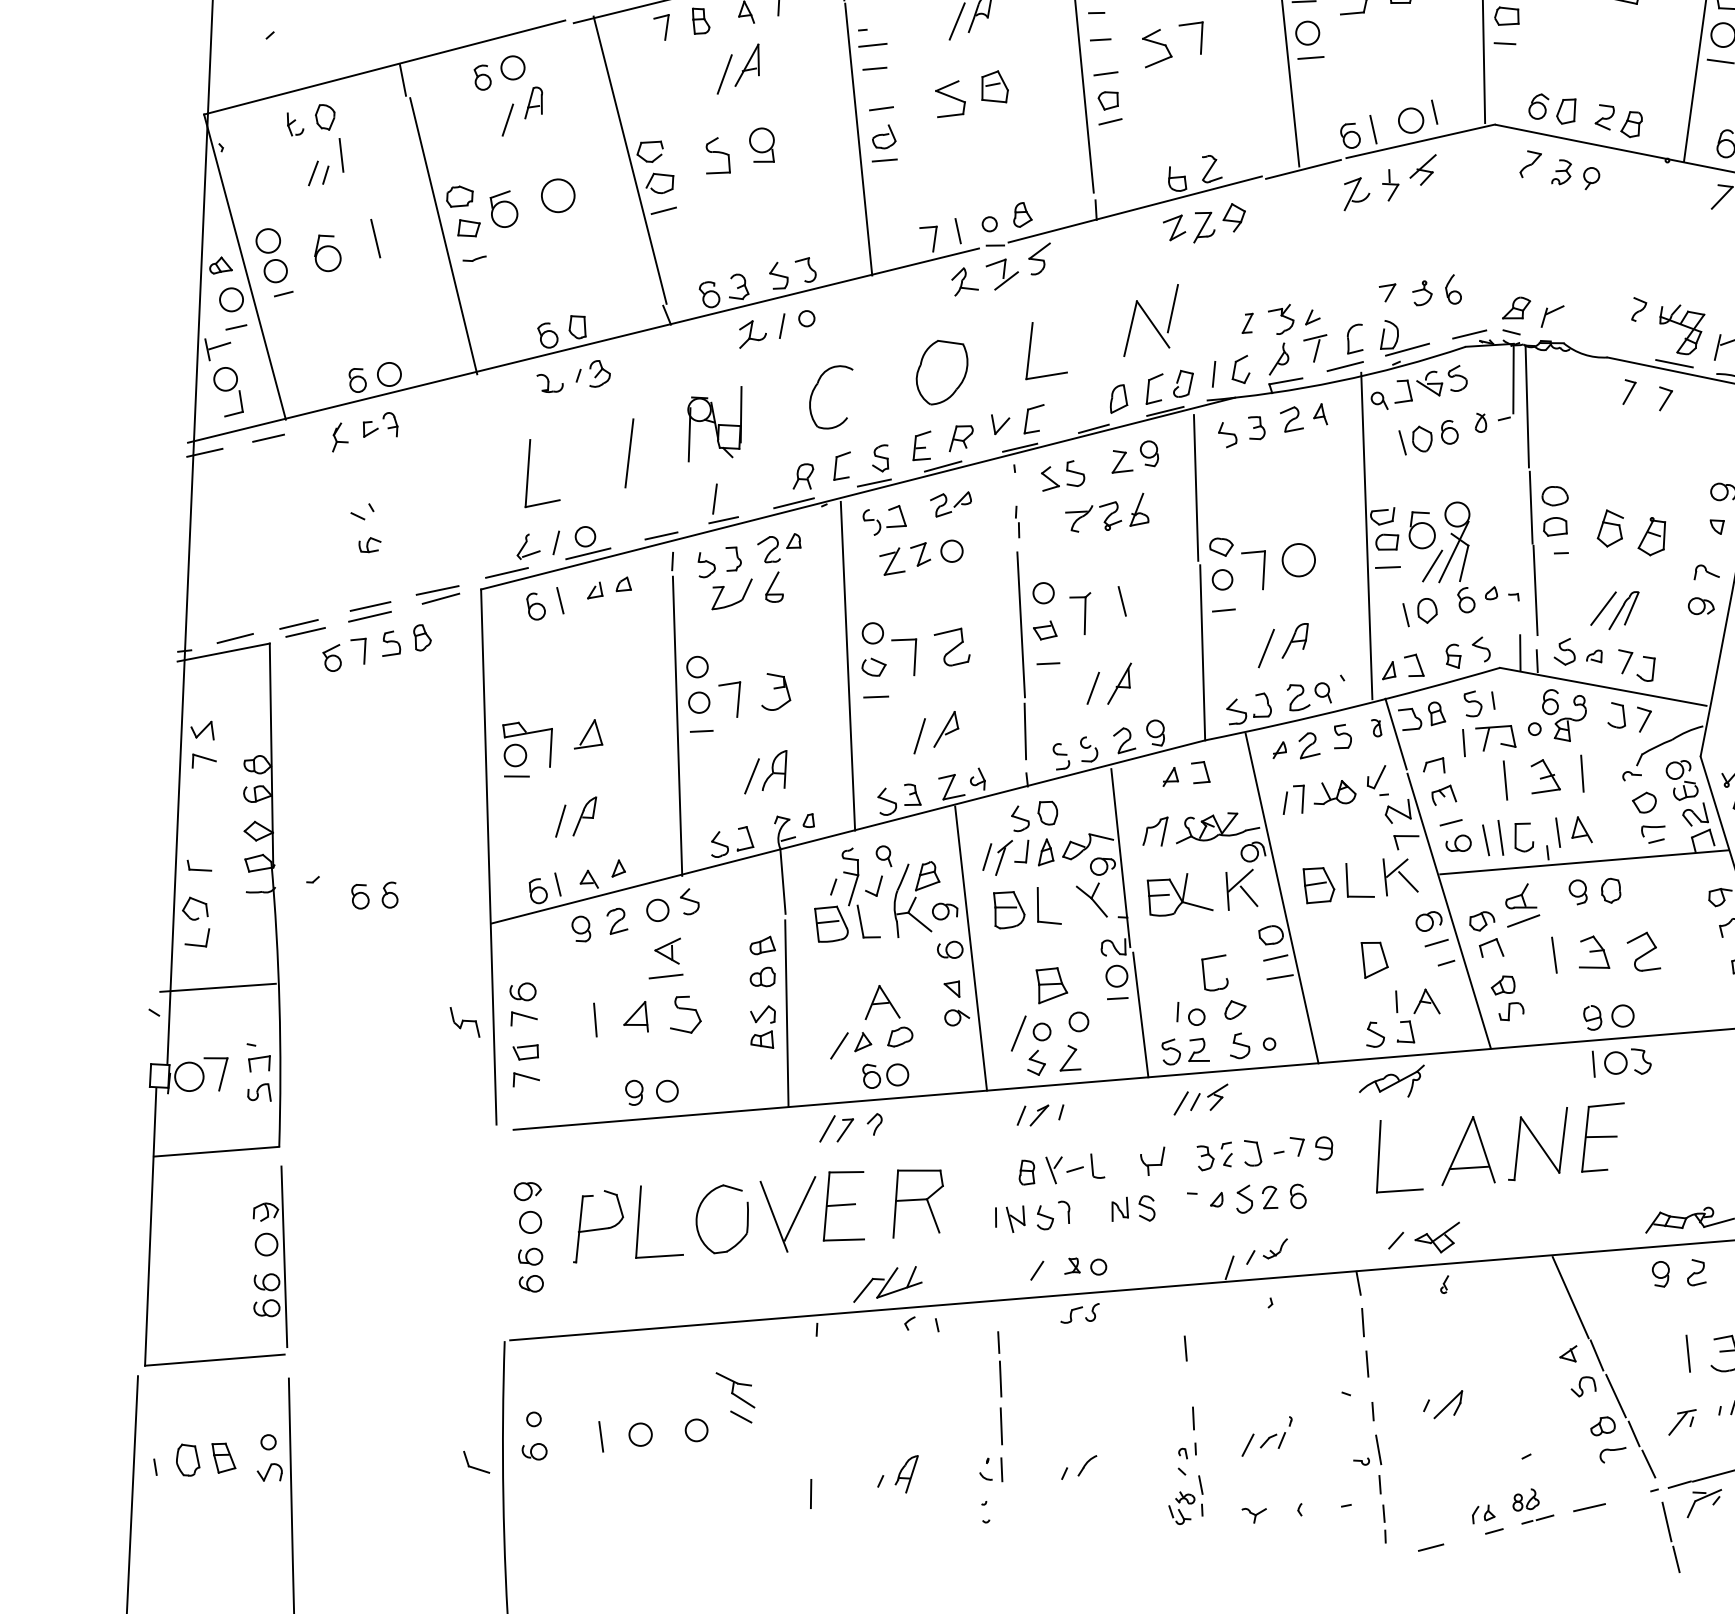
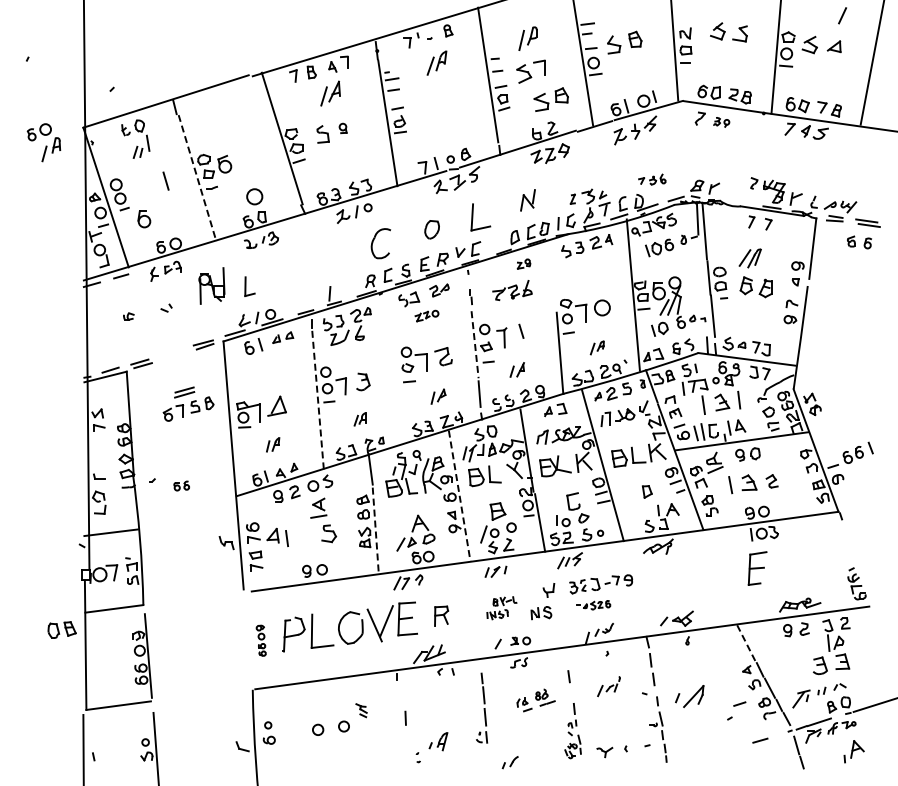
part: (970, 93) -> (550, 99), moved
part: (506, 95) -> (43, 142), moved
part: (760, 145) -> (342, 128), size x0.6
part: (1575, 175) -> (721, 122), size x0.7
circle: (557, 195) -> (254, 196), moved
line: (443, 236) -> (197, 178), solid -> dashed
part: (328, 254) -> (144, 219), moved
part: (1420, 289) -> (652, 179), size x0.7
part: (1150, 320) -> (527, 200), size x0.6
part: (940, 372) -> (431, 229), size x0.6
part: (713, 422) -> (211, 285), moved
line: (630, 453) -> (289, 274), removed
part: (1134, 455) -> (523, 263), size x0.6
part: (543, 474) -> (249, 286), size x0.6
part: (1062, 475) -> (490, 274), removed
line: (1195, 486) -> (552, 276), removed
part: (369, 544) -> (128, 316), moved
part: (920, 556) -> (426, 315), size x0.6
part: (1613, 610) -> (749, 258), moved
line: (1022, 624) -> (475, 344), solid -> dashed
part: (377, 635) -> (188, 403), moved
part: (1283, 644) -> (597, 347), size x0.6
line: (847, 666) -> (395, 368), removed
part: (1107, 682) -> (516, 369), size x0.7
line: (678, 727) -> (318, 400), solid -> dashed
part: (936, 731) -> (438, 396), size x0.7
part: (589, 733) -> (277, 405), size x1.4
part: (764, 772) -> (359, 419), size x0.6
part: (574, 816) -> (272, 444), size x0.7
part: (374, 894) -> (181, 485), size x0.7
line: (970, 949) -> (459, 496), solid -> dashed
part: (1642, 952) -> (771, 481), size x0.7
part: (1375, 959) -> (647, 491), size x0.7
line: (786, 1014) -> (375, 531), solid -> dashed
part: (635, 1015) -> (272, 535), moved
part: (1472, 1149) -> (697, 577), removed
part: (1048, 1192) -> (501, 607), size x0.6
part: (1246, 1198) -> (593, 605), size x0.6
part: (918, 1204) -> (441, 616), size x0.6
part: (526, 1236) -> (260, 640), size x0.6
line: (1570, 1297) -> (746, 643), solid -> dashed
line: (1688, 1352) -> (802, 666), removed
part: (735, 1397) -> (361, 710), size x0.6
part: (1442, 1402) -> (689, 695), size x1.6
part: (1682, 1421) -> (801, 698), size x1.4
line: (600, 1436) -> (299, 731), removed
part: (1266, 1436) -> (608, 686), moved
part: (205, 1458) -> (61, 629), moved
part: (1077, 1467) -> (509, 762), moved
line: (810, 1492) -> (405, 717), moved
part: (1511, 1511) -> (535, 700), moved
part: (984, 1512) -> (417, 757), moved
part: (1253, 1515) -> (604, 752), size x1.4
line: (1430, 1546) -> (739, 703), moved

